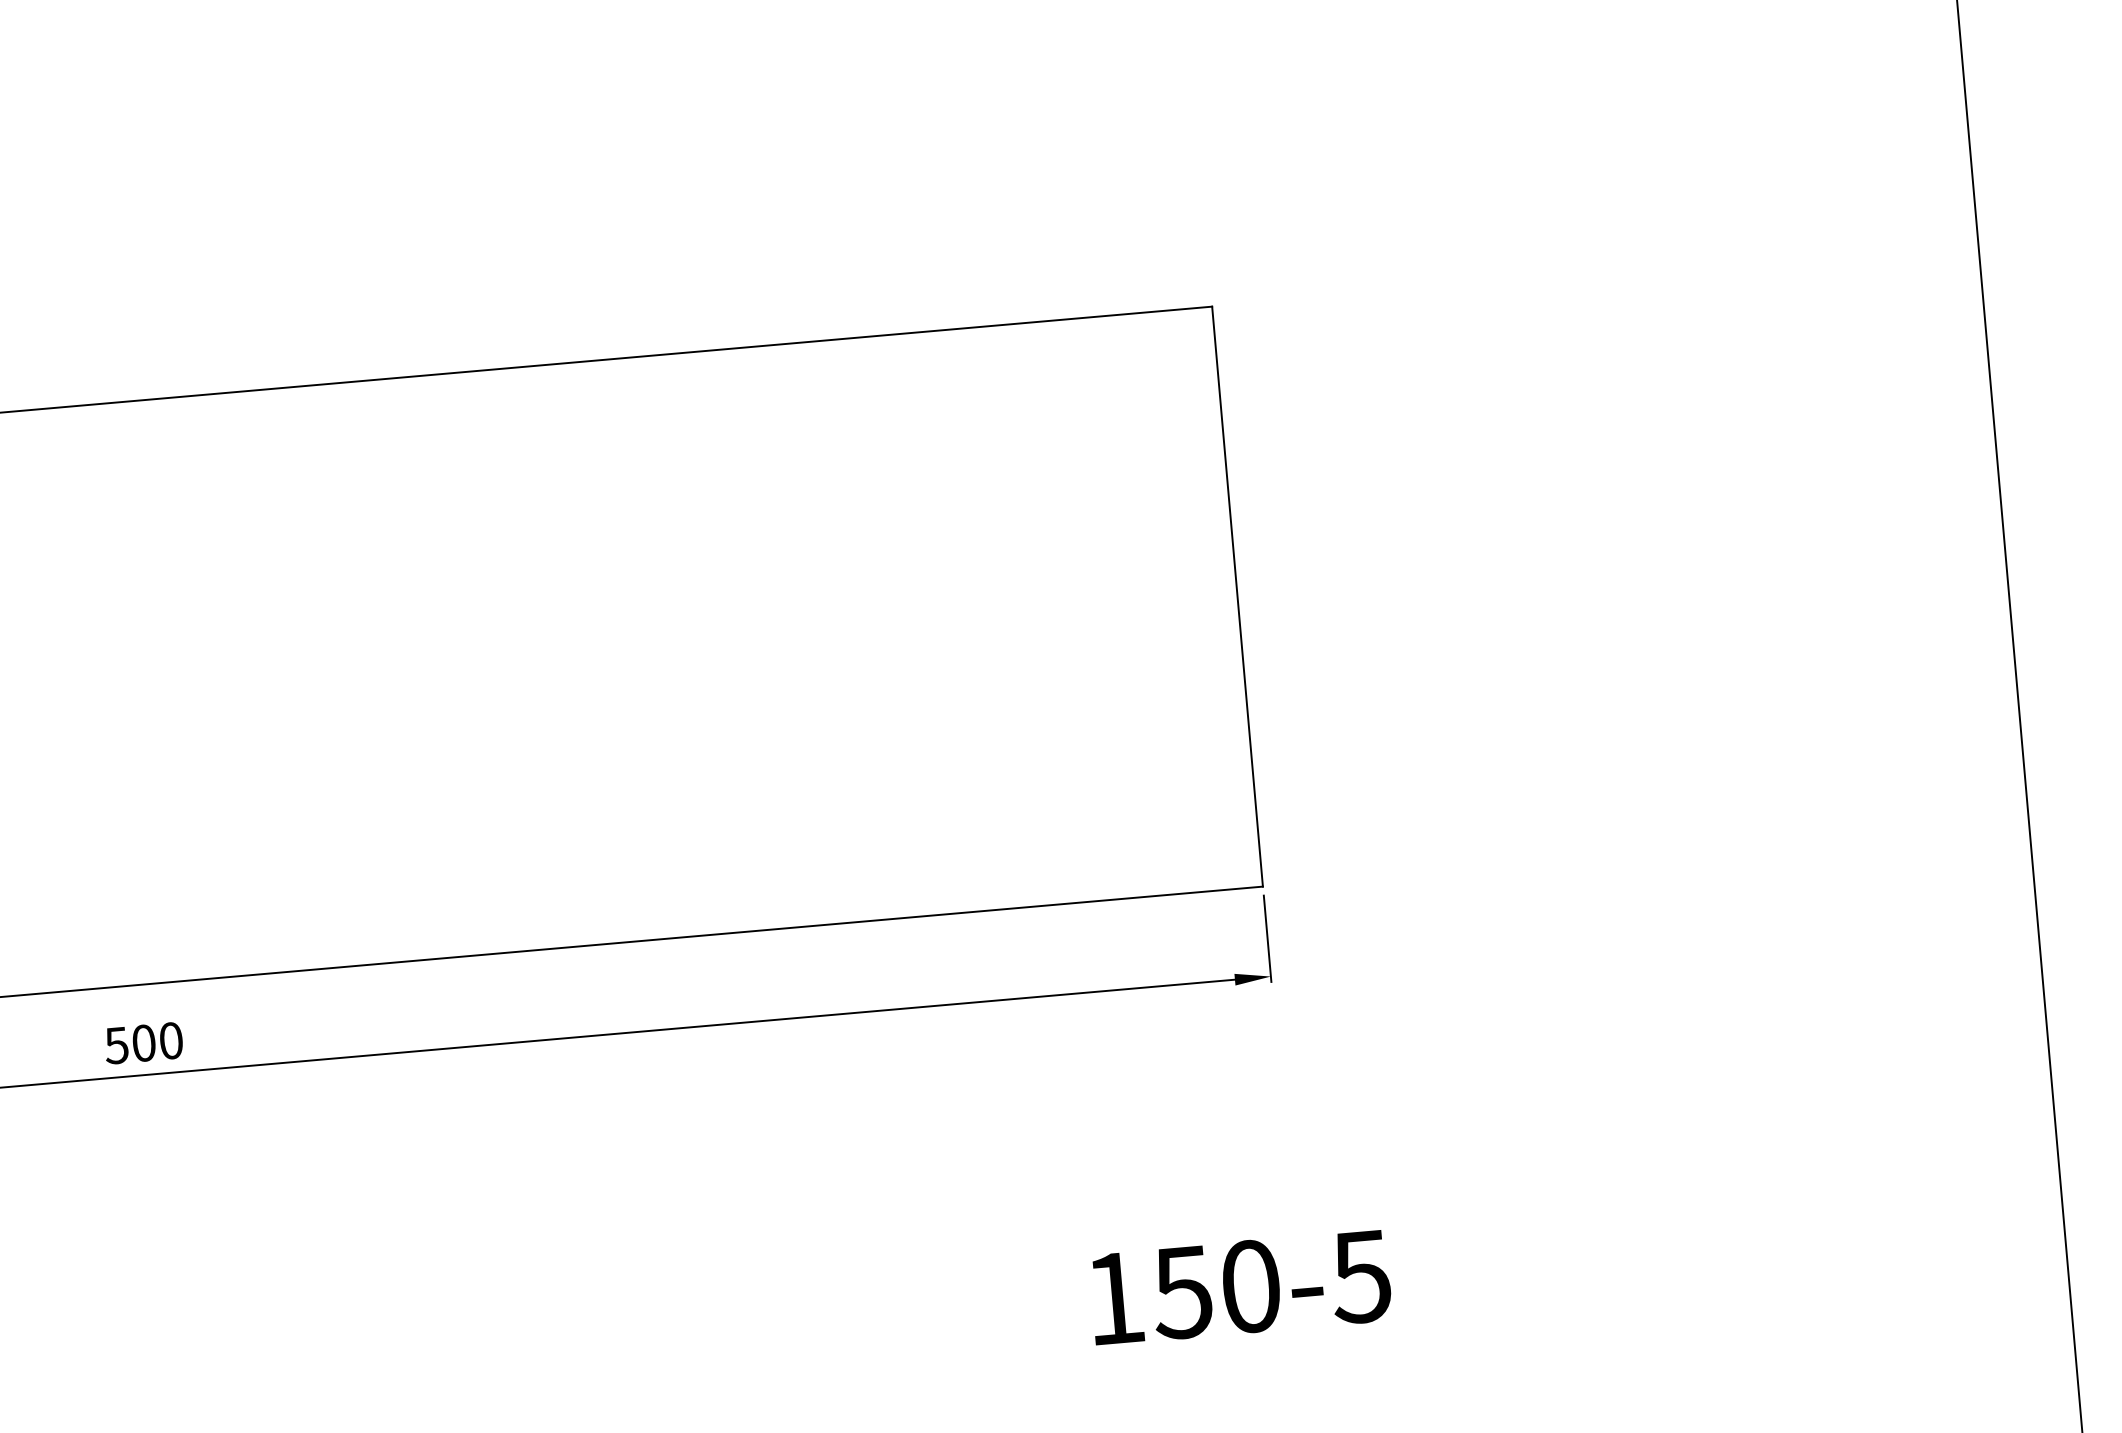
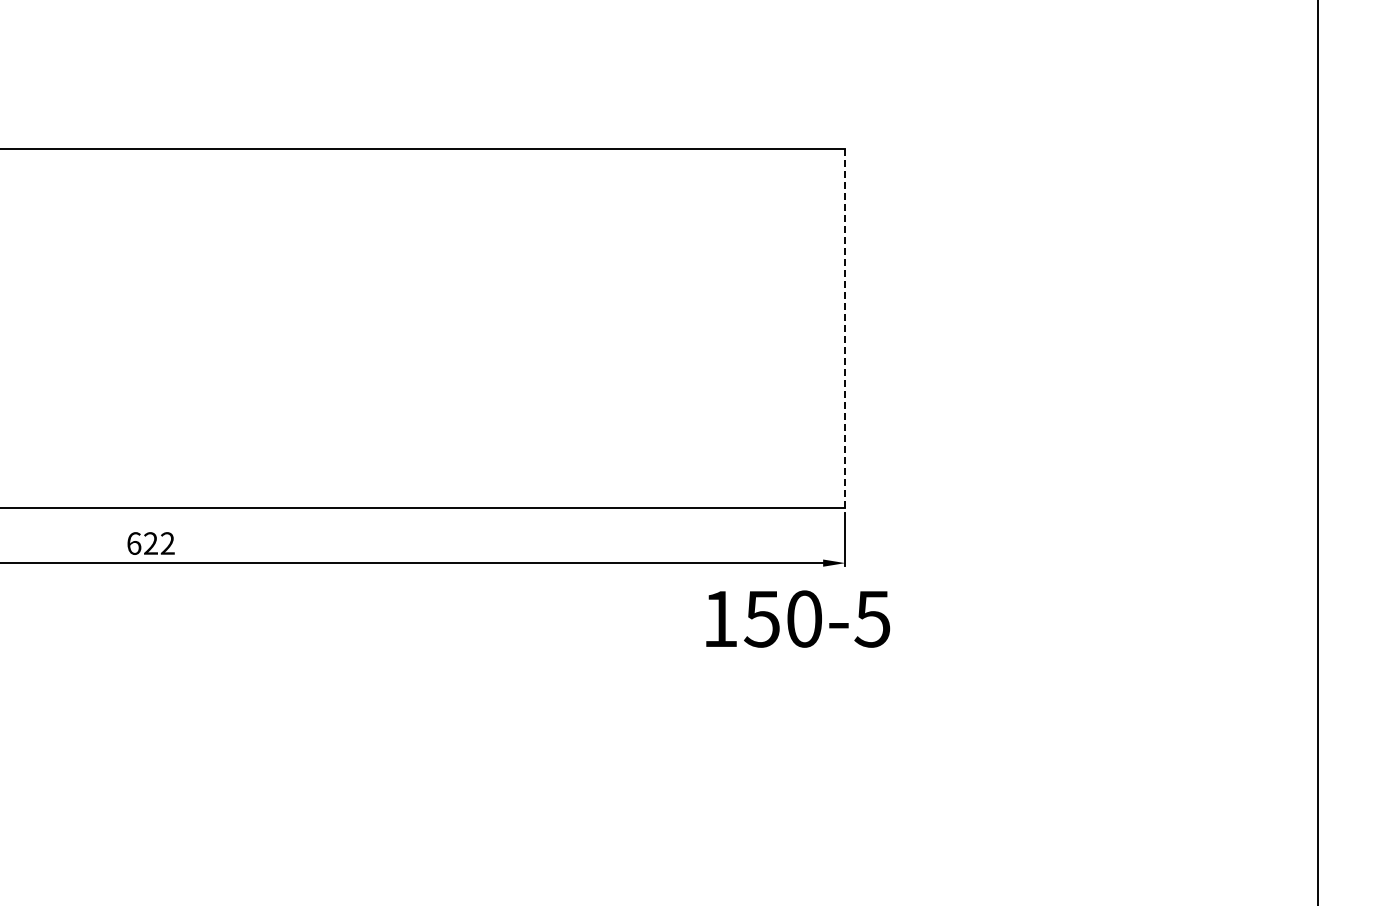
line: (1237, 595) -> (845, 327), solid -> dashed
text: (143, 1043) -> (150, 543), 500 -> 622
text: (1239, 1286) -> (797, 618), moved

